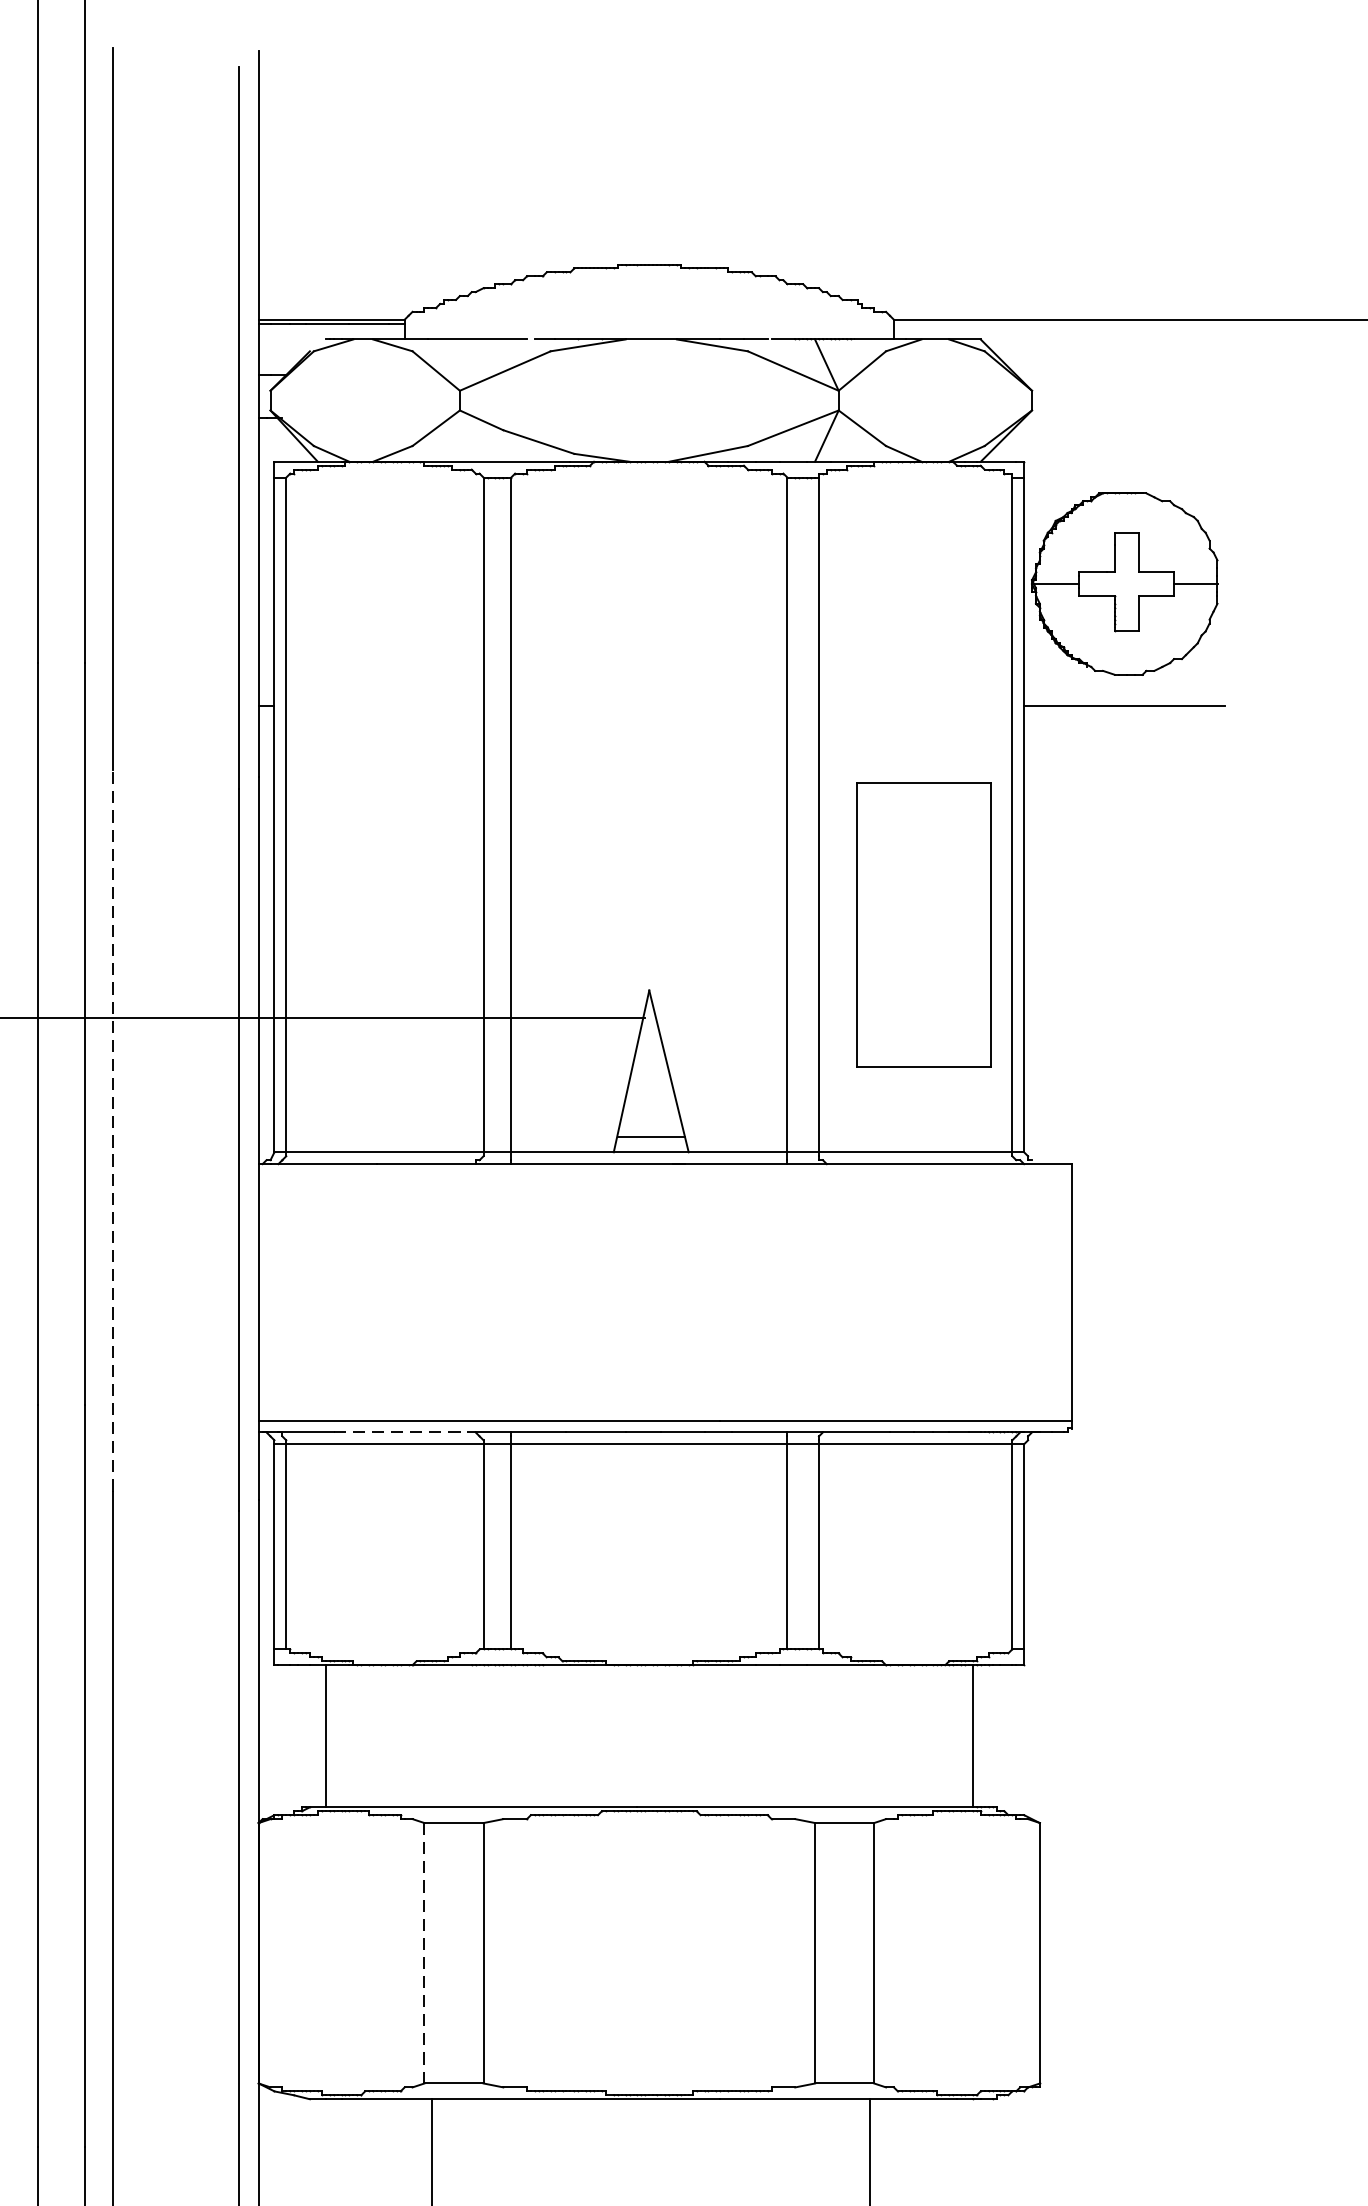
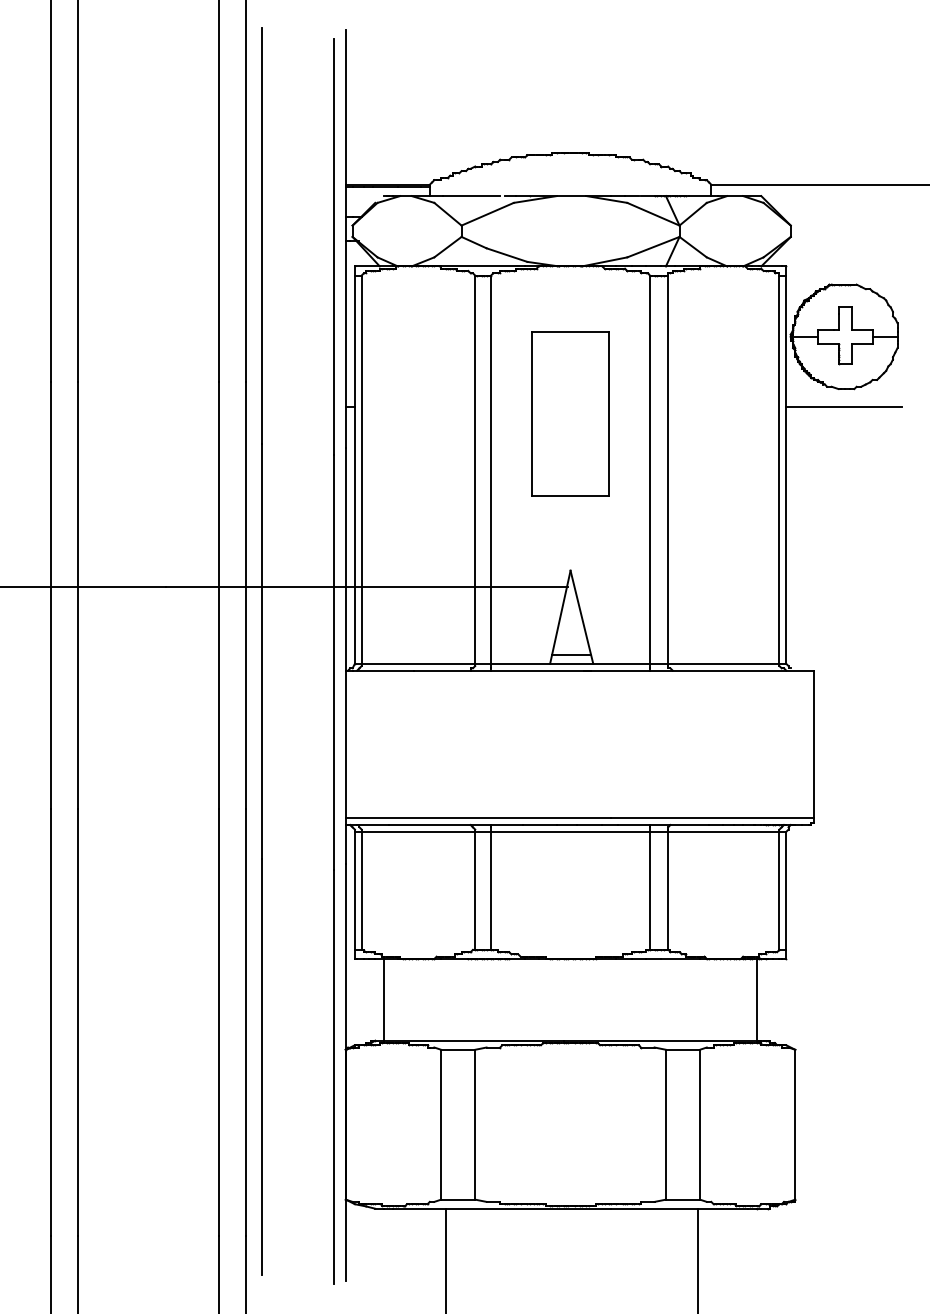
part: (923, 924) -> (570, 413), moved
line: (112, 1130) -> (261, 651), dashed -> solid
line: (404, 1433) -> (429, 825), dashed -> solid
line: (424, 1952) -> (441, 1124), dashed -> solid

